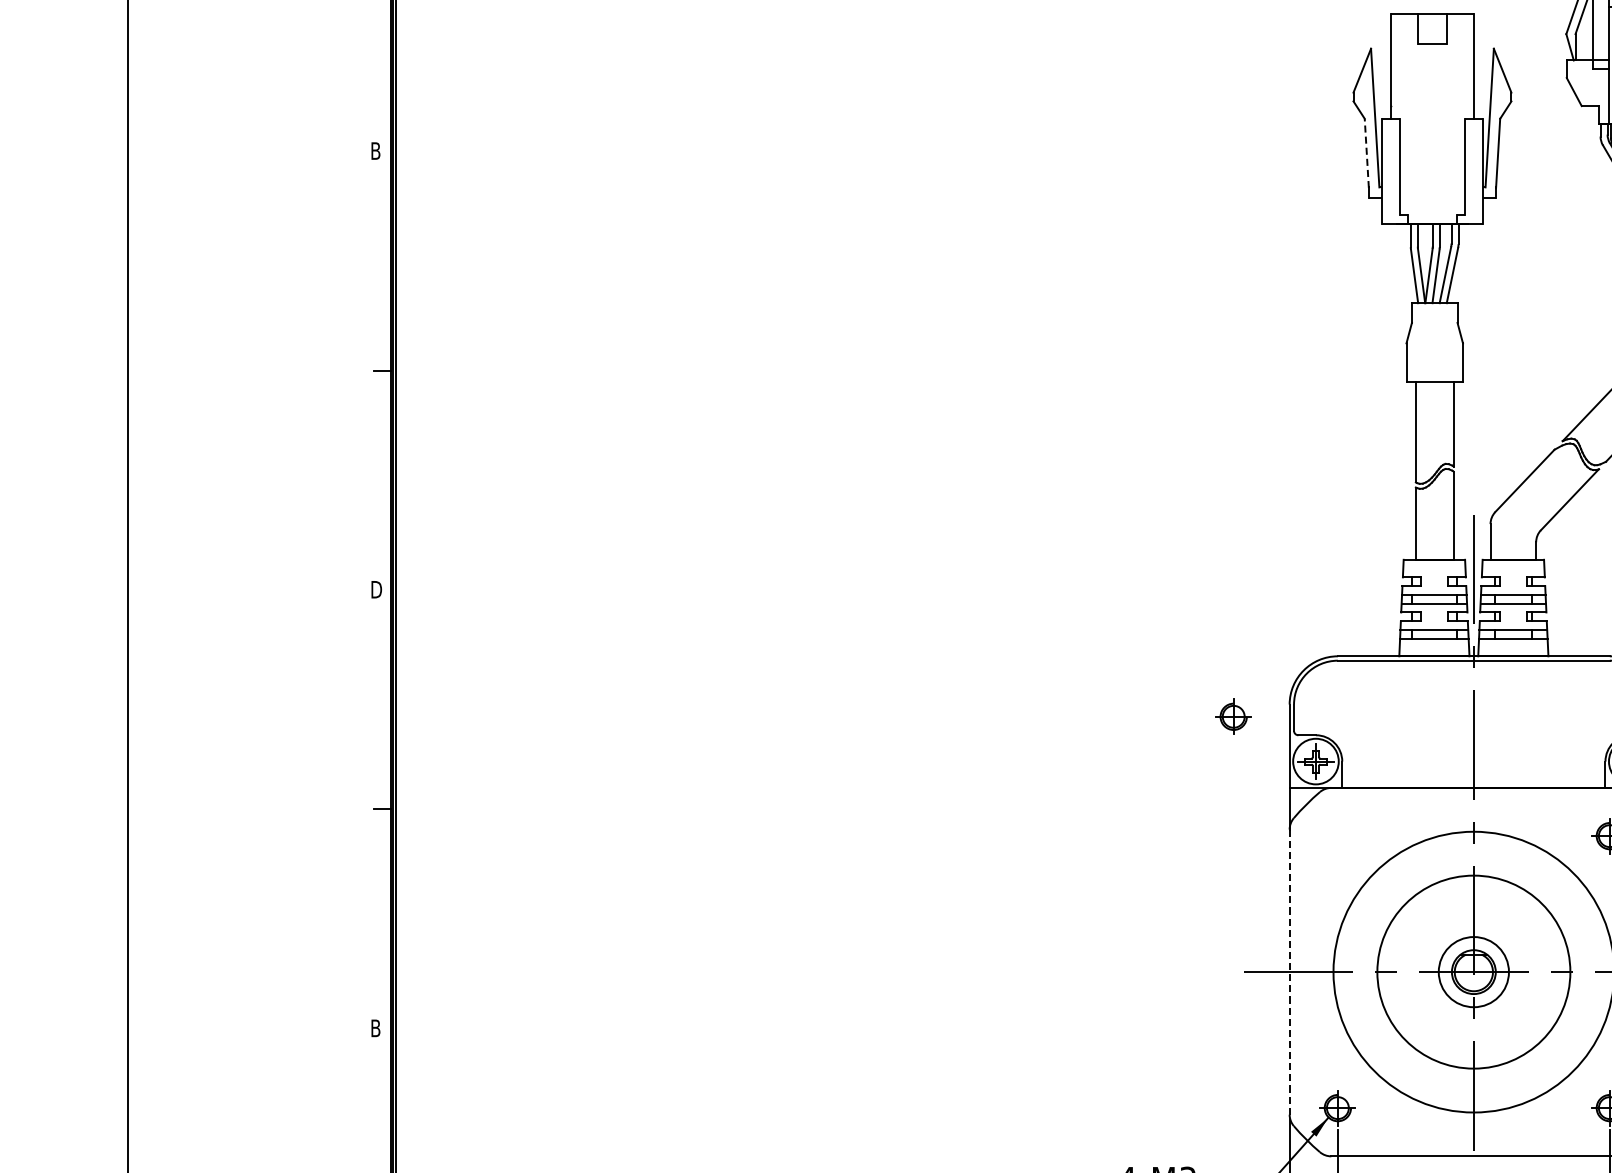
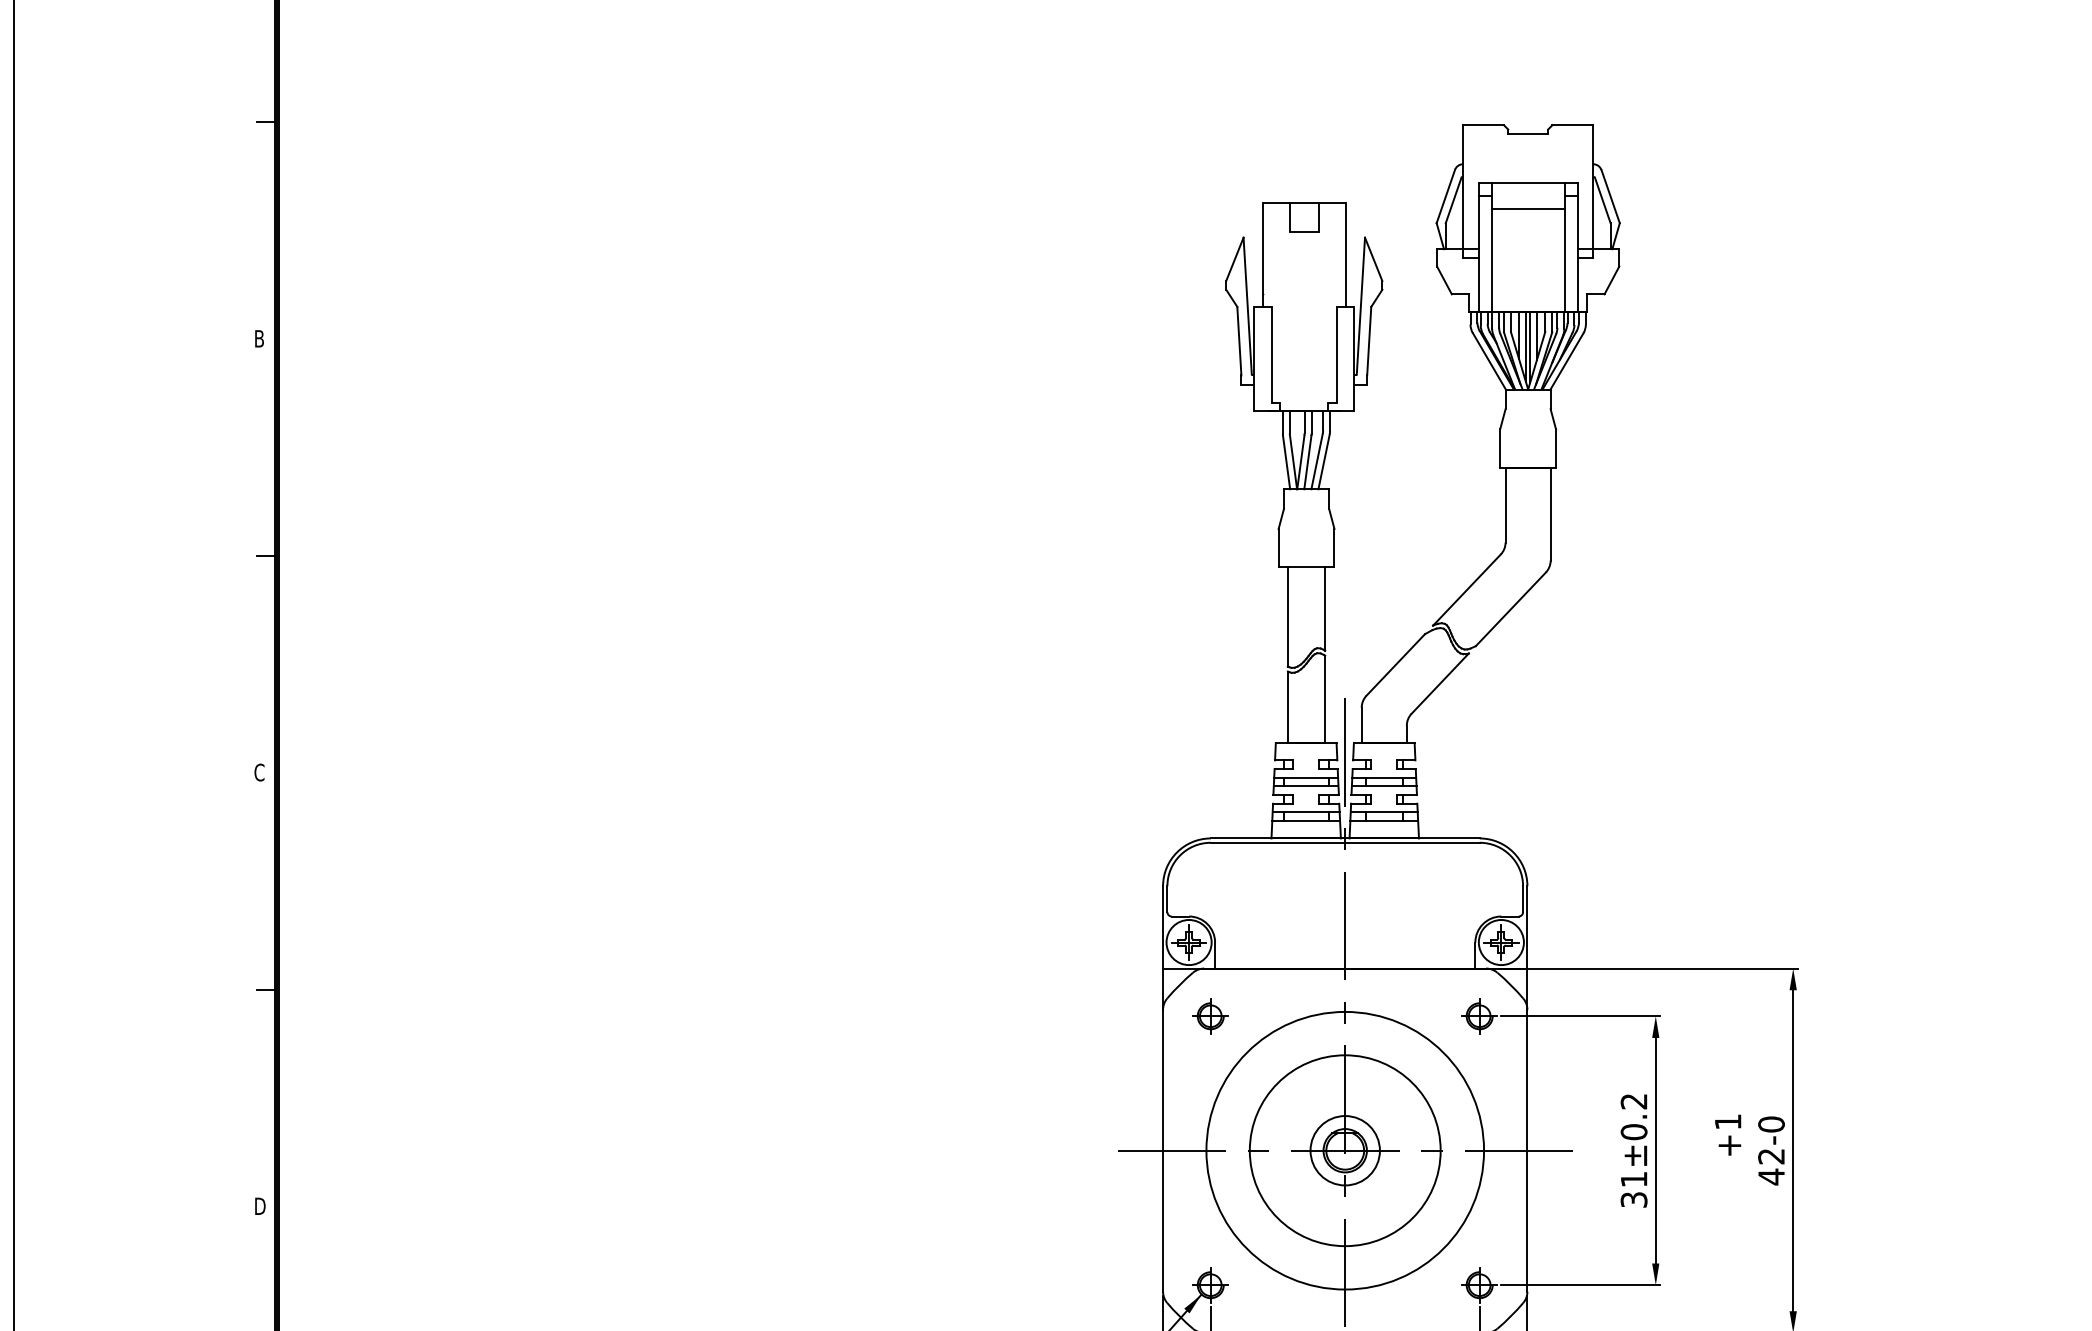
line: (1366, 152) -> (1239, 340), dashed -> solid
text: (375, 589) -> (259, 772), D -> C
part: (1233, 717) -> (1210, 1016), moved
line: (1290, 971) -> (1163, 1150), dashed -> solid
text: (376, 1028) -> (260, 1206), B -> D

